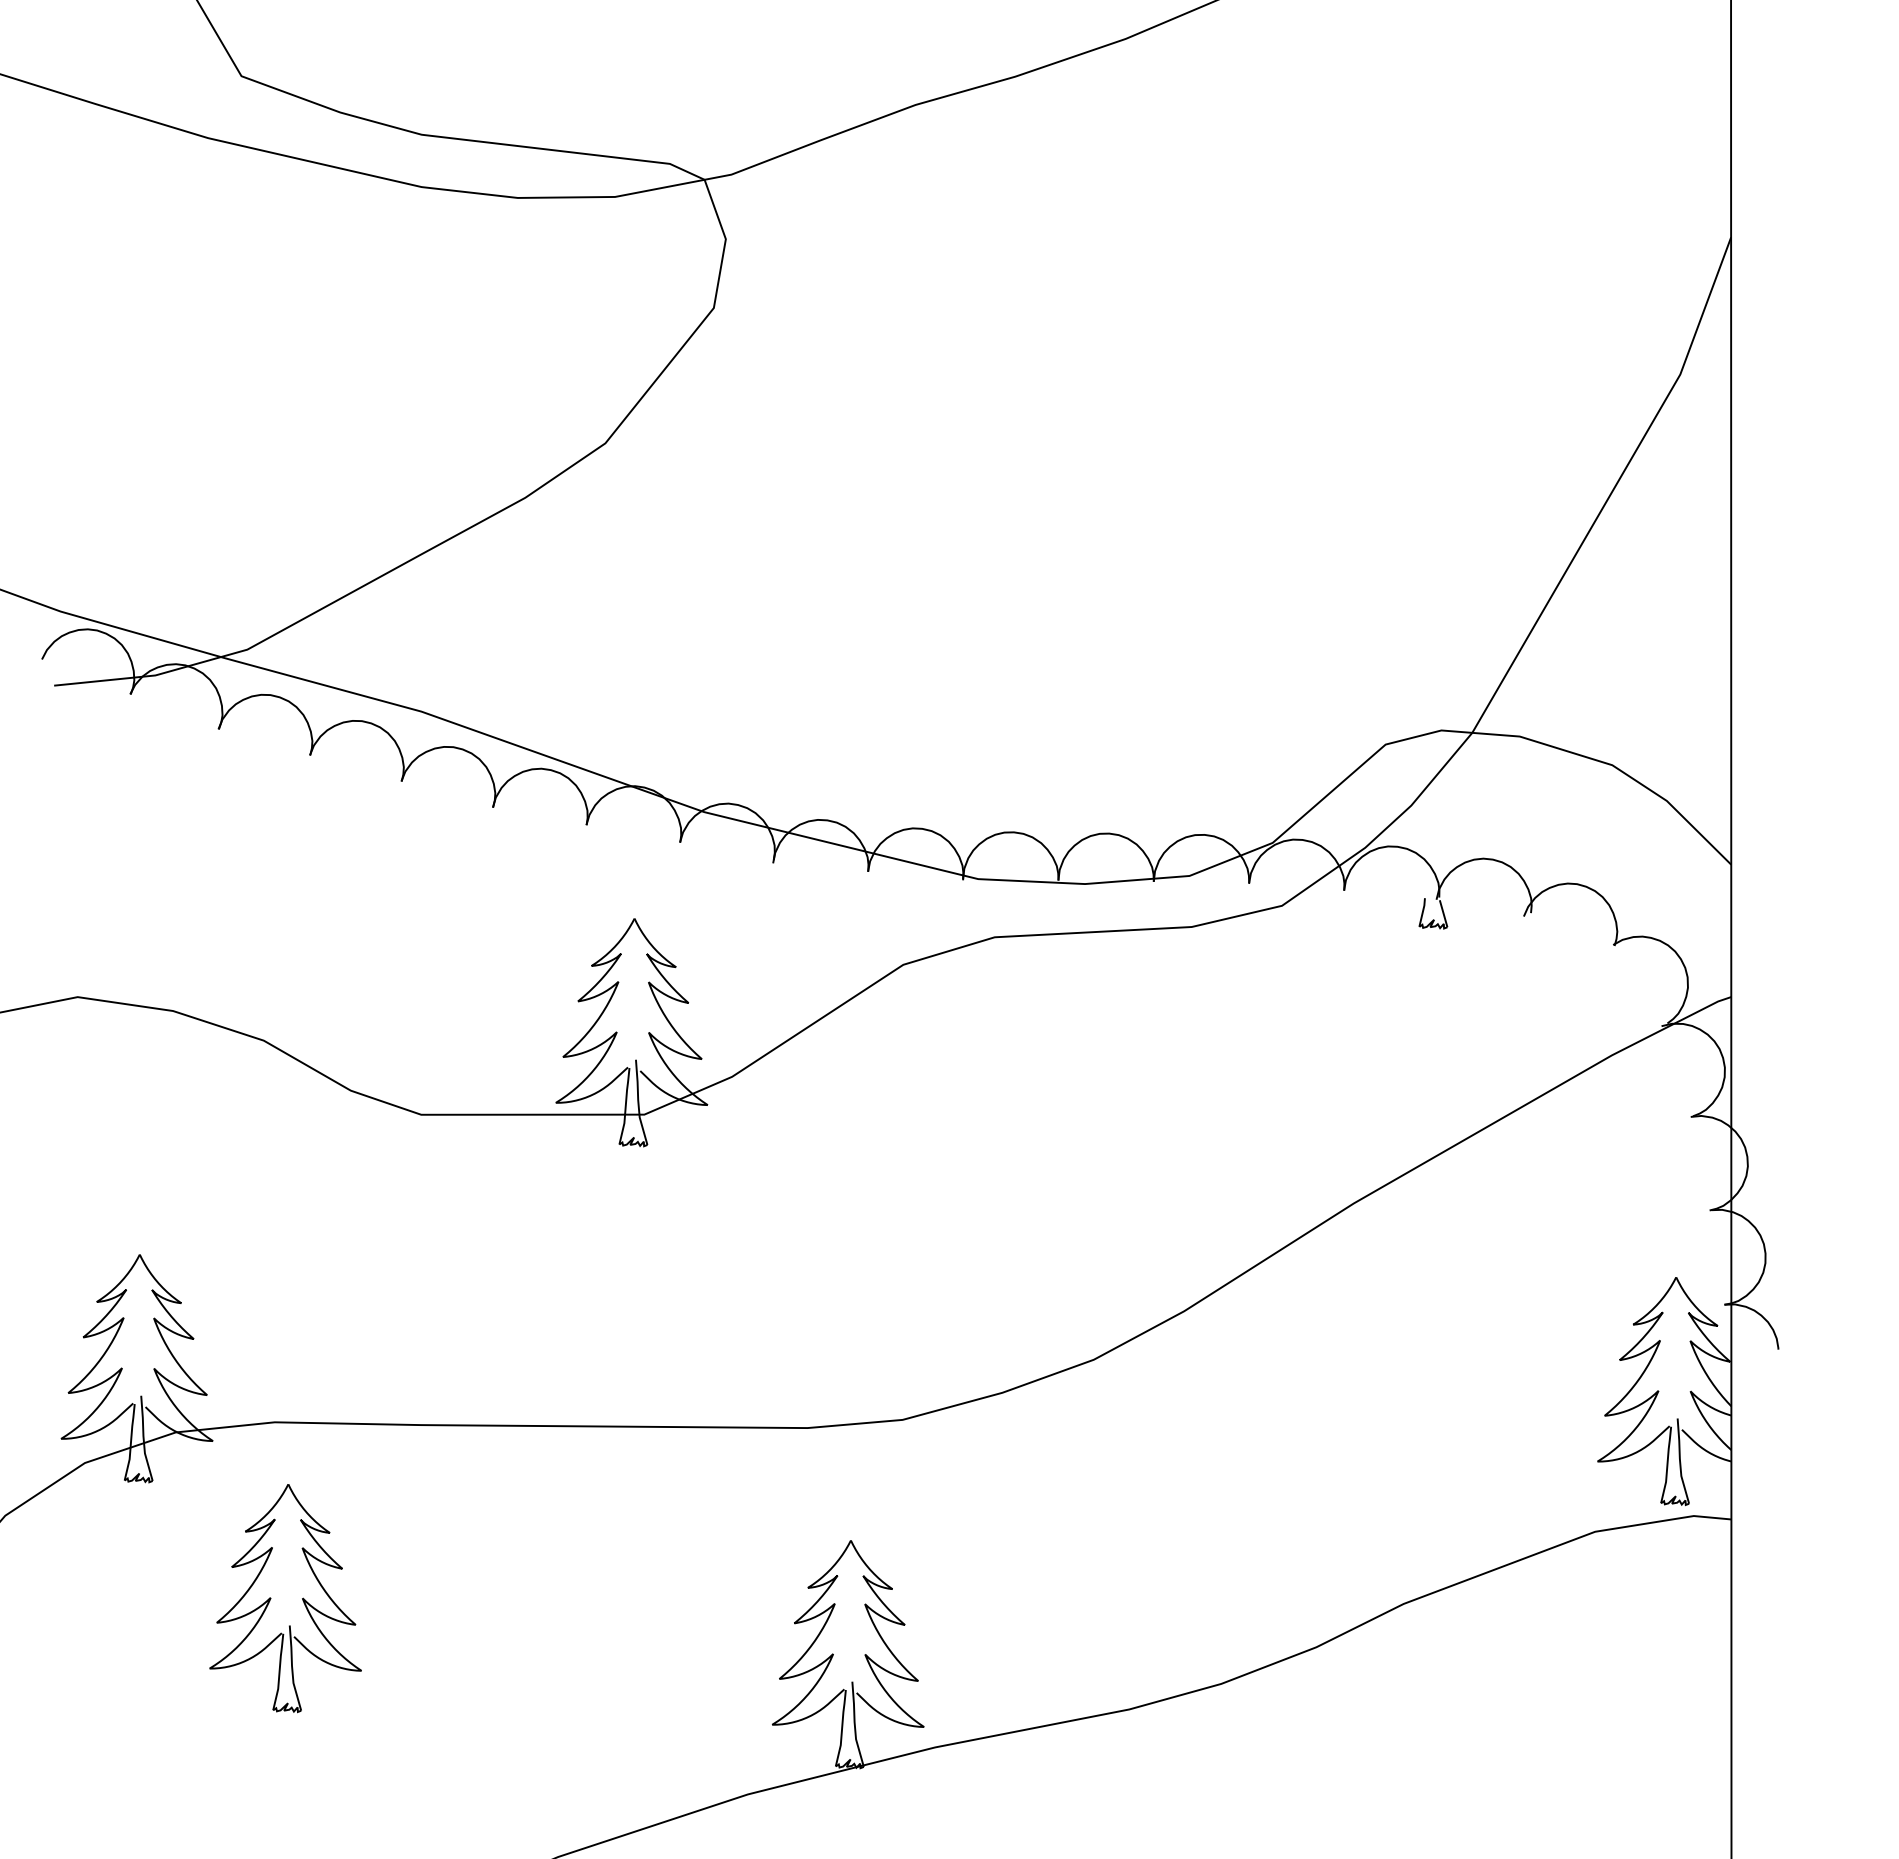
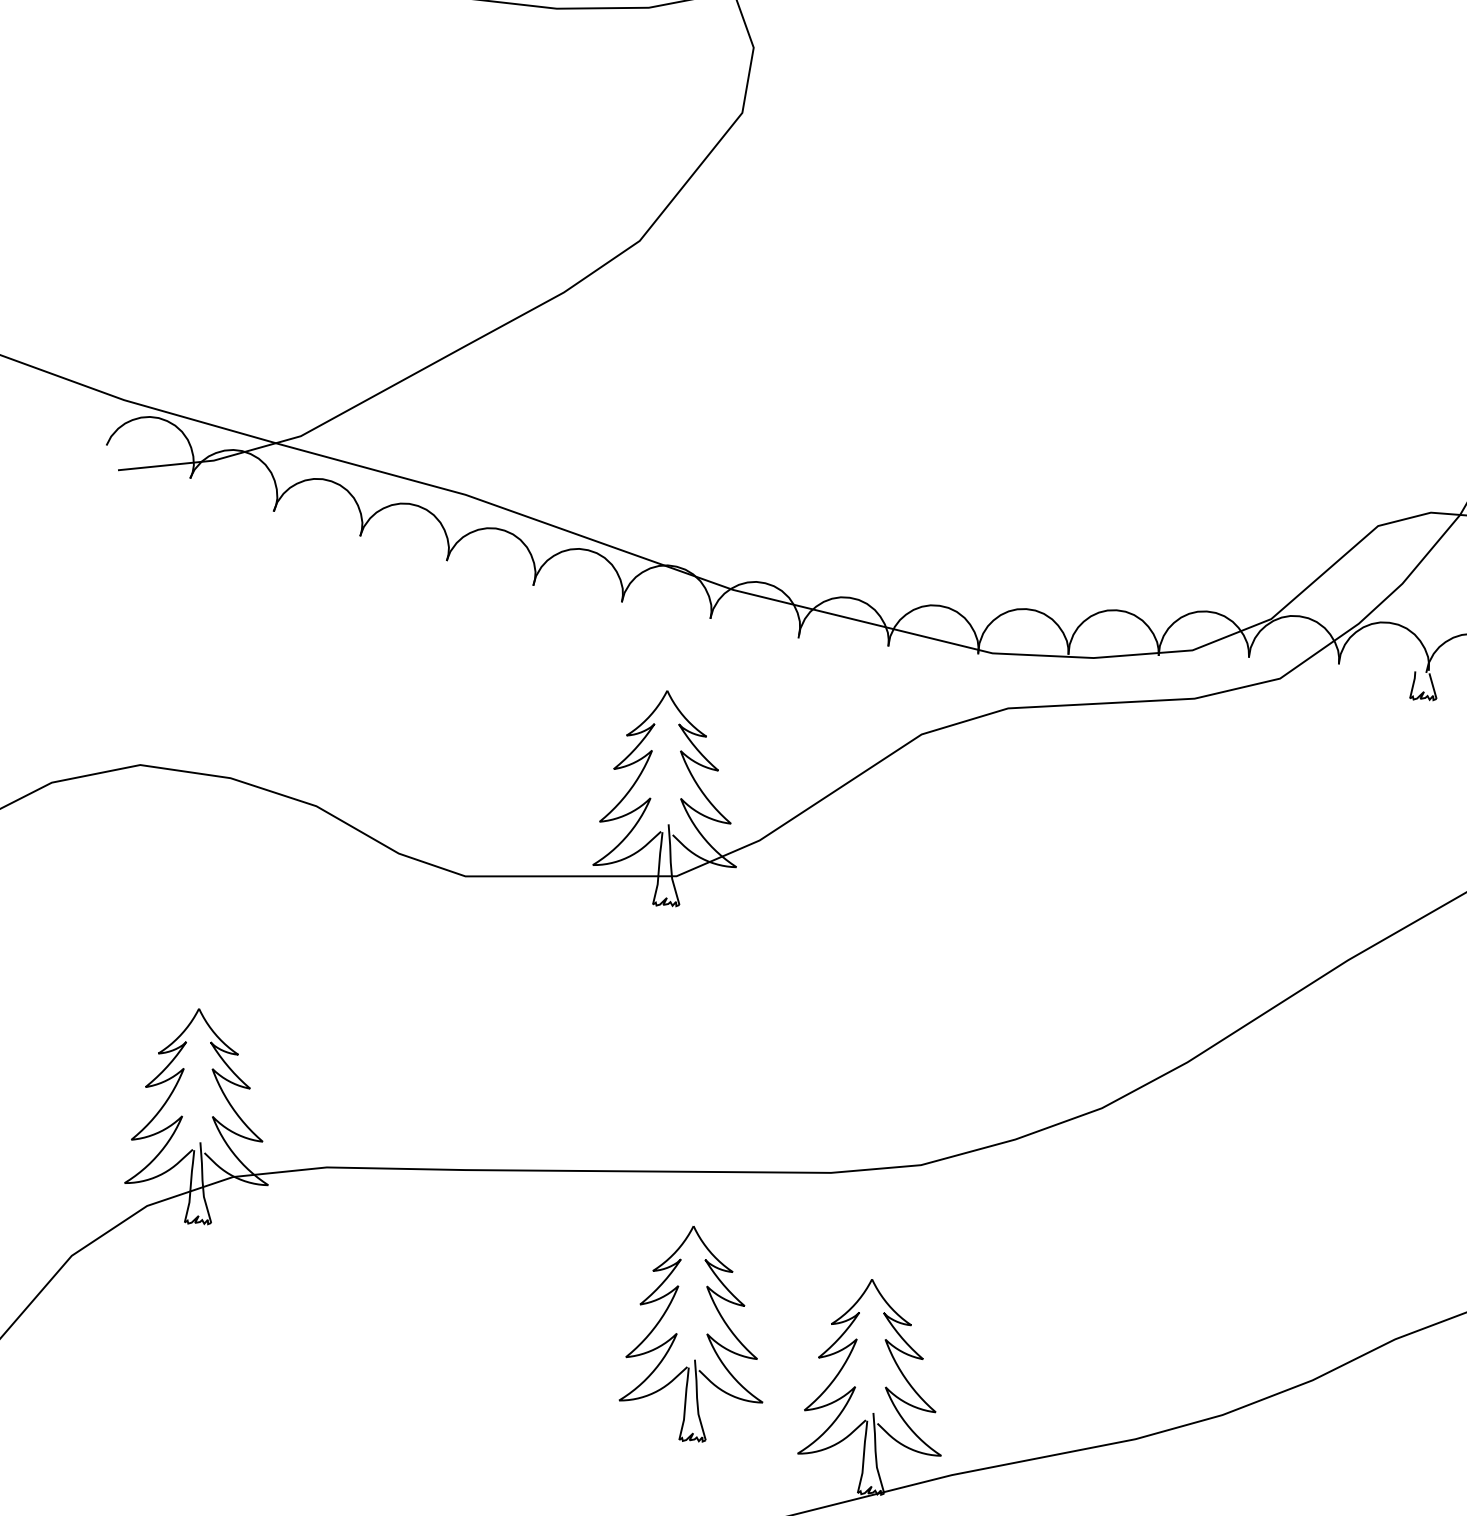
part: (271, 1598) -> (677, 1334), moved

